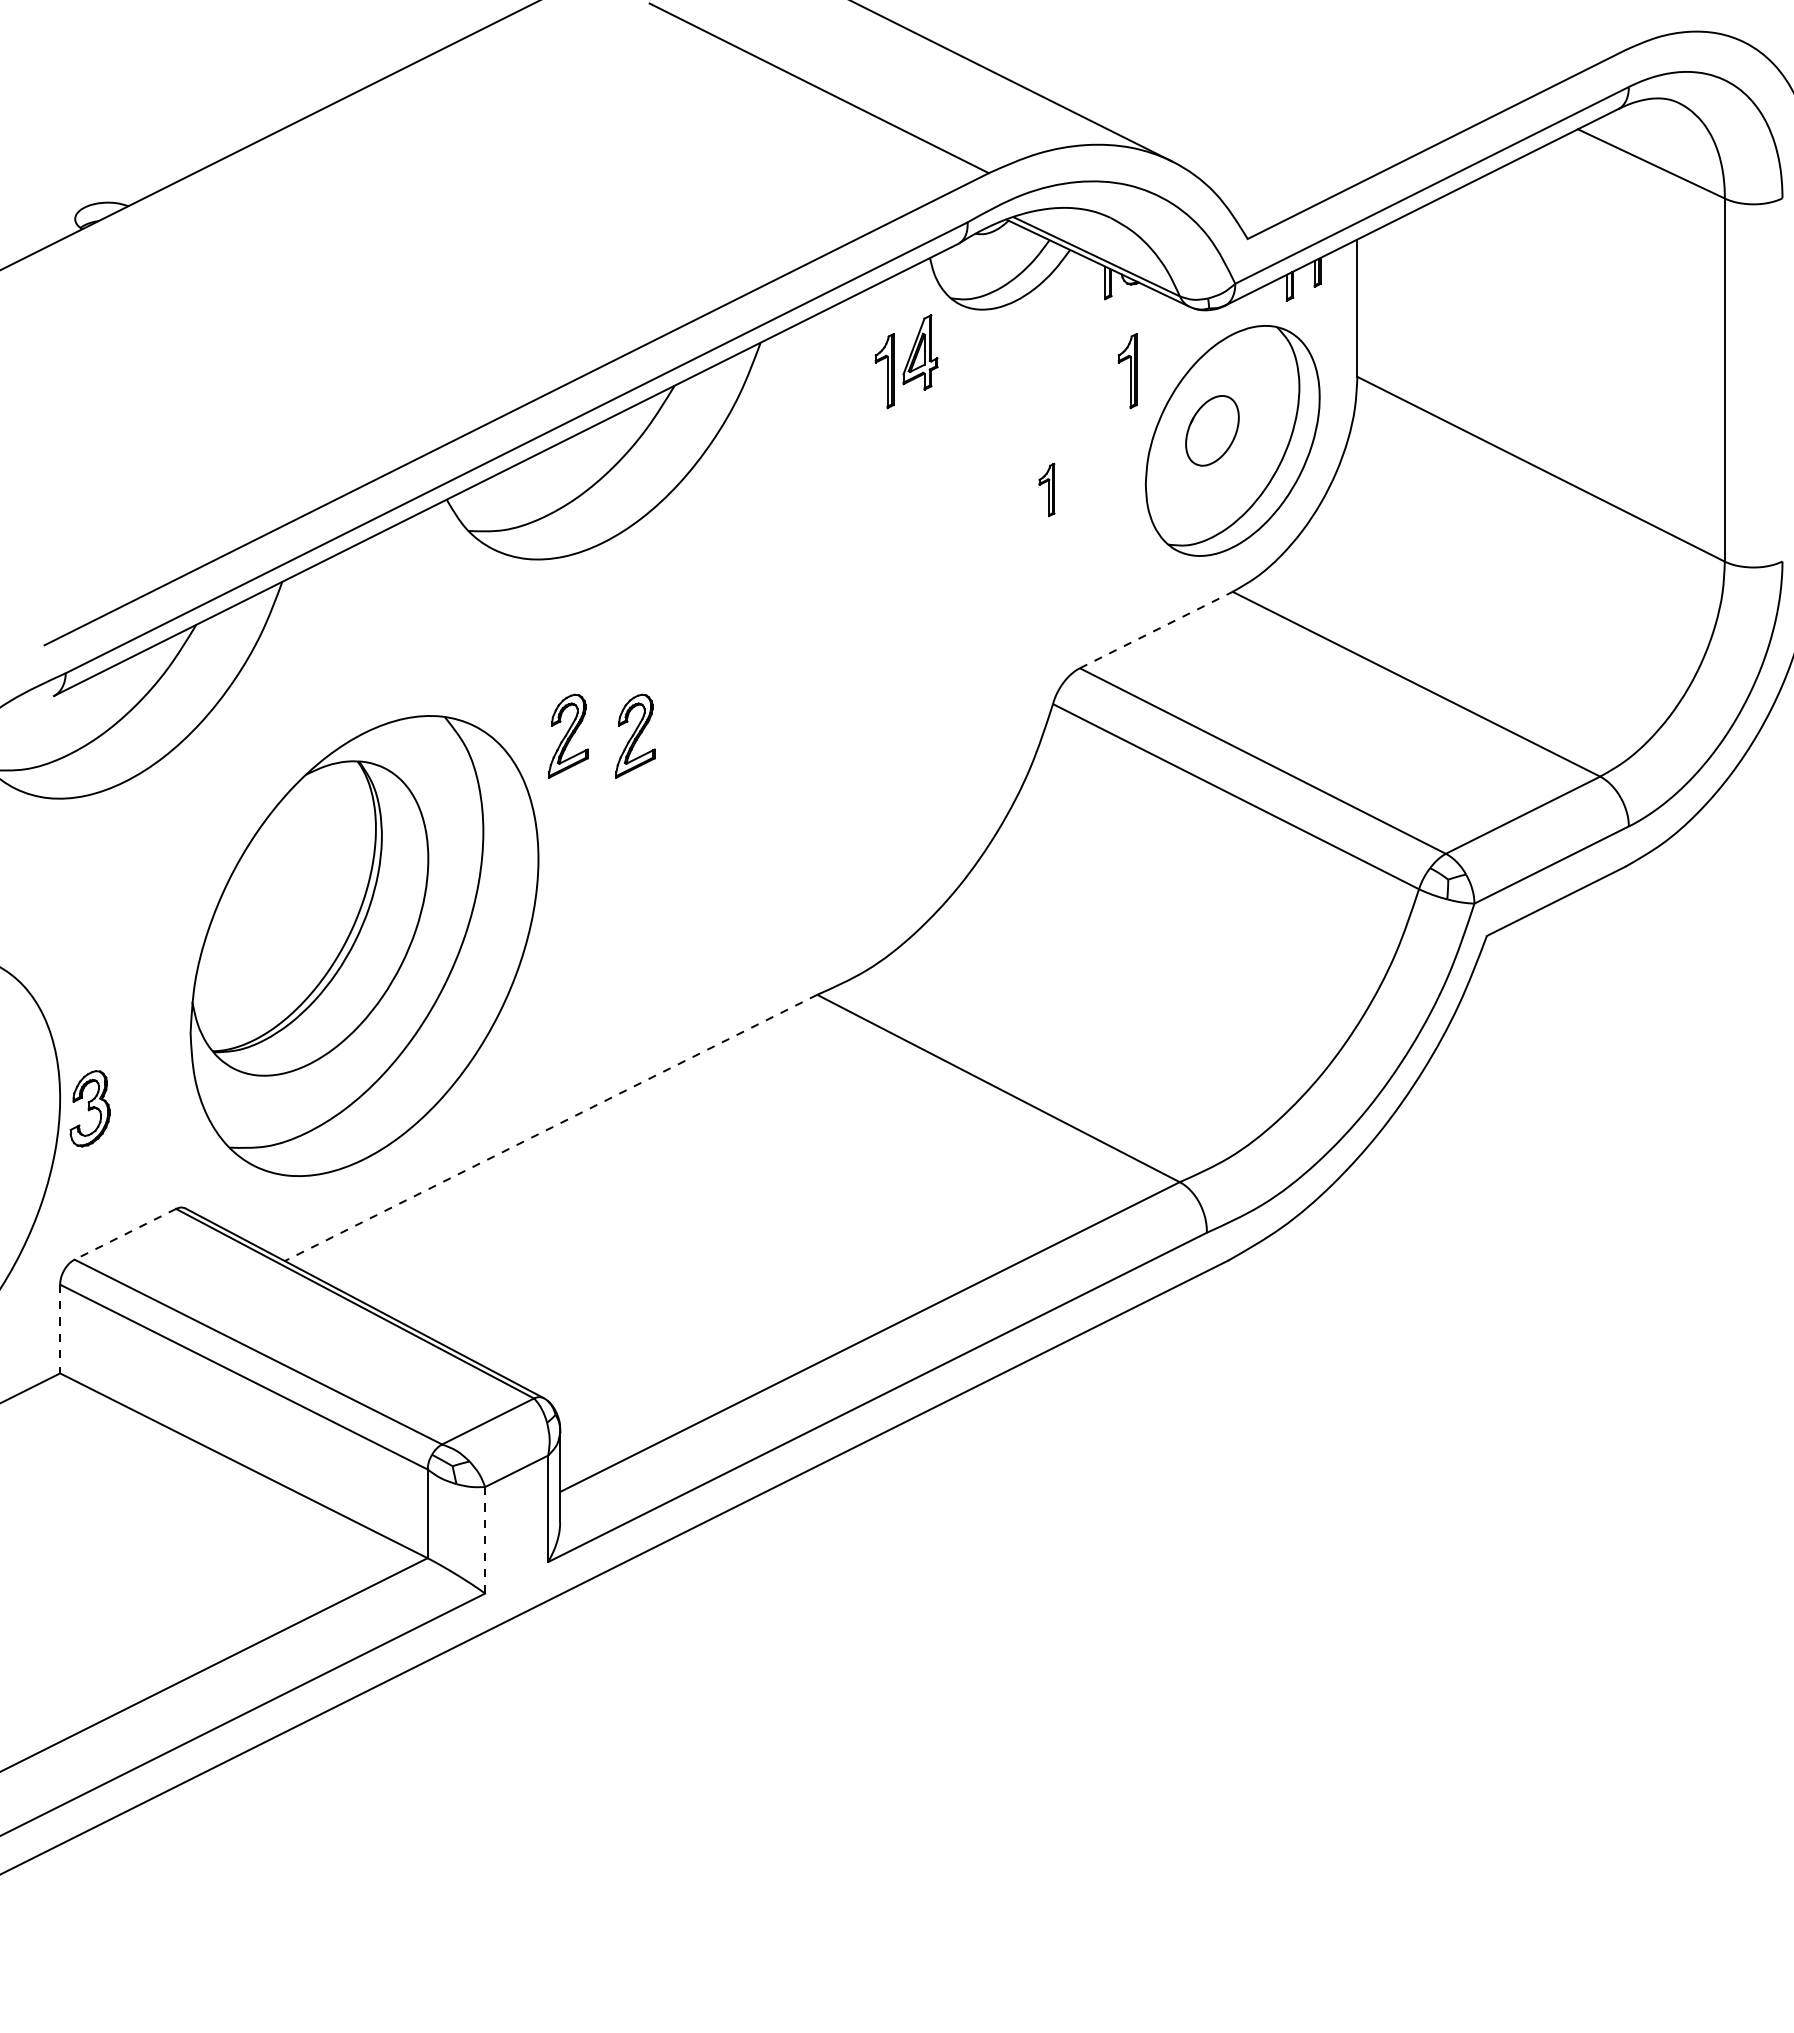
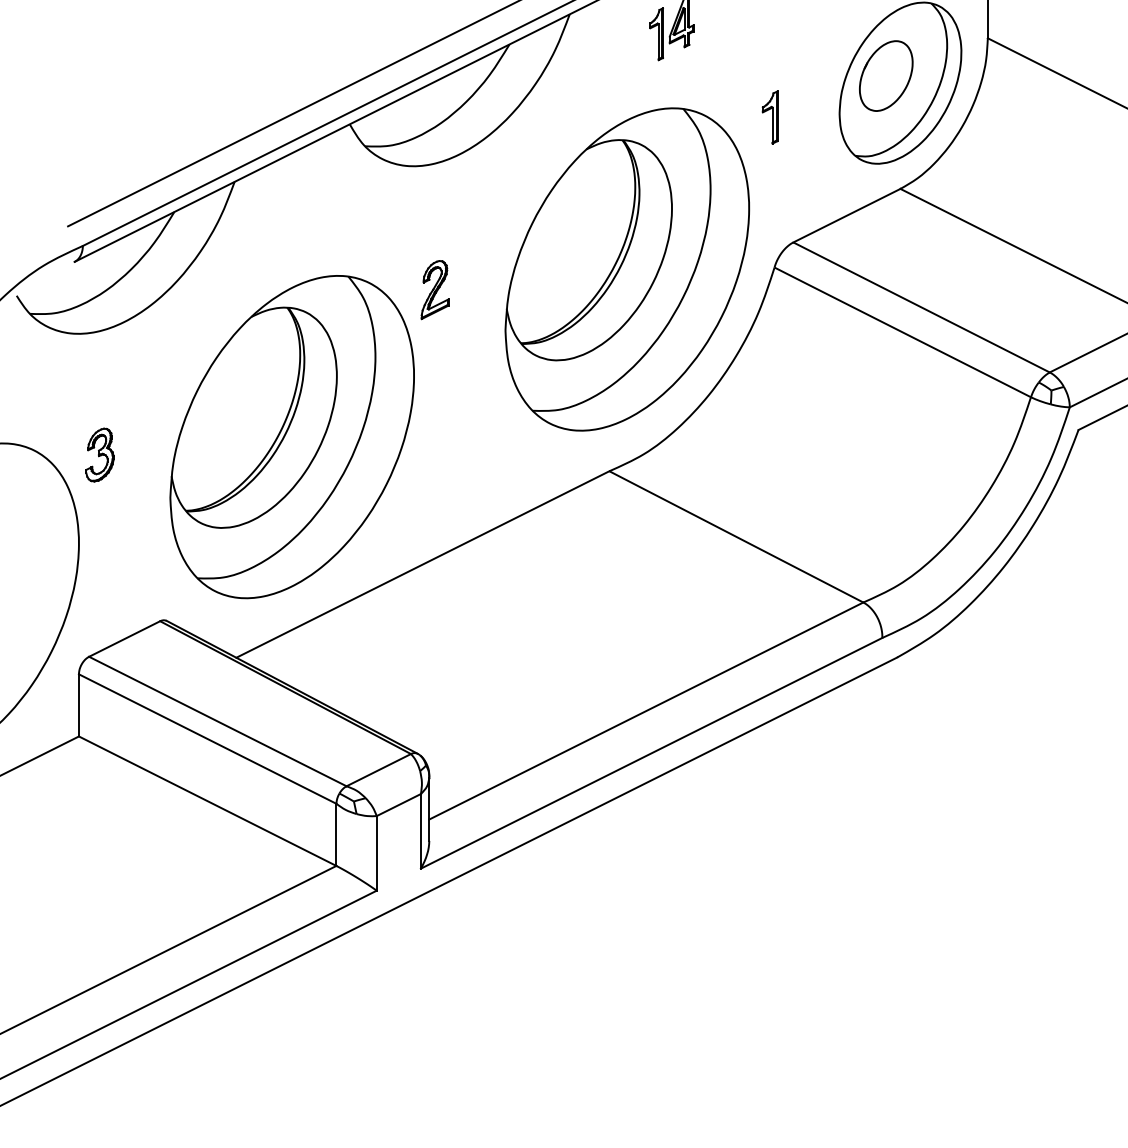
part: (1127, 371) -> (826, 34), removed
part: (1212, 430) -> (886, 75), size x1.43
part: (1046, 489) -> (769, 117), size x1.43
line: (1156, 629) -> (847, 215), dashed -> solid
part: (842, 706) -> (627, 269), added
part: (635, 735) -> (482, 289), removed
part: (89, 1108) -> (99, 454), moved
line: (551, 1127) -> (423, 564), dashed -> solid
line: (125, 1234) -> (124, 639), dashed -> solid
line: (60, 1329) -> (79, 705), dashed -> solid
line: (485, 1540) -> (376, 853), dashed -> solid

